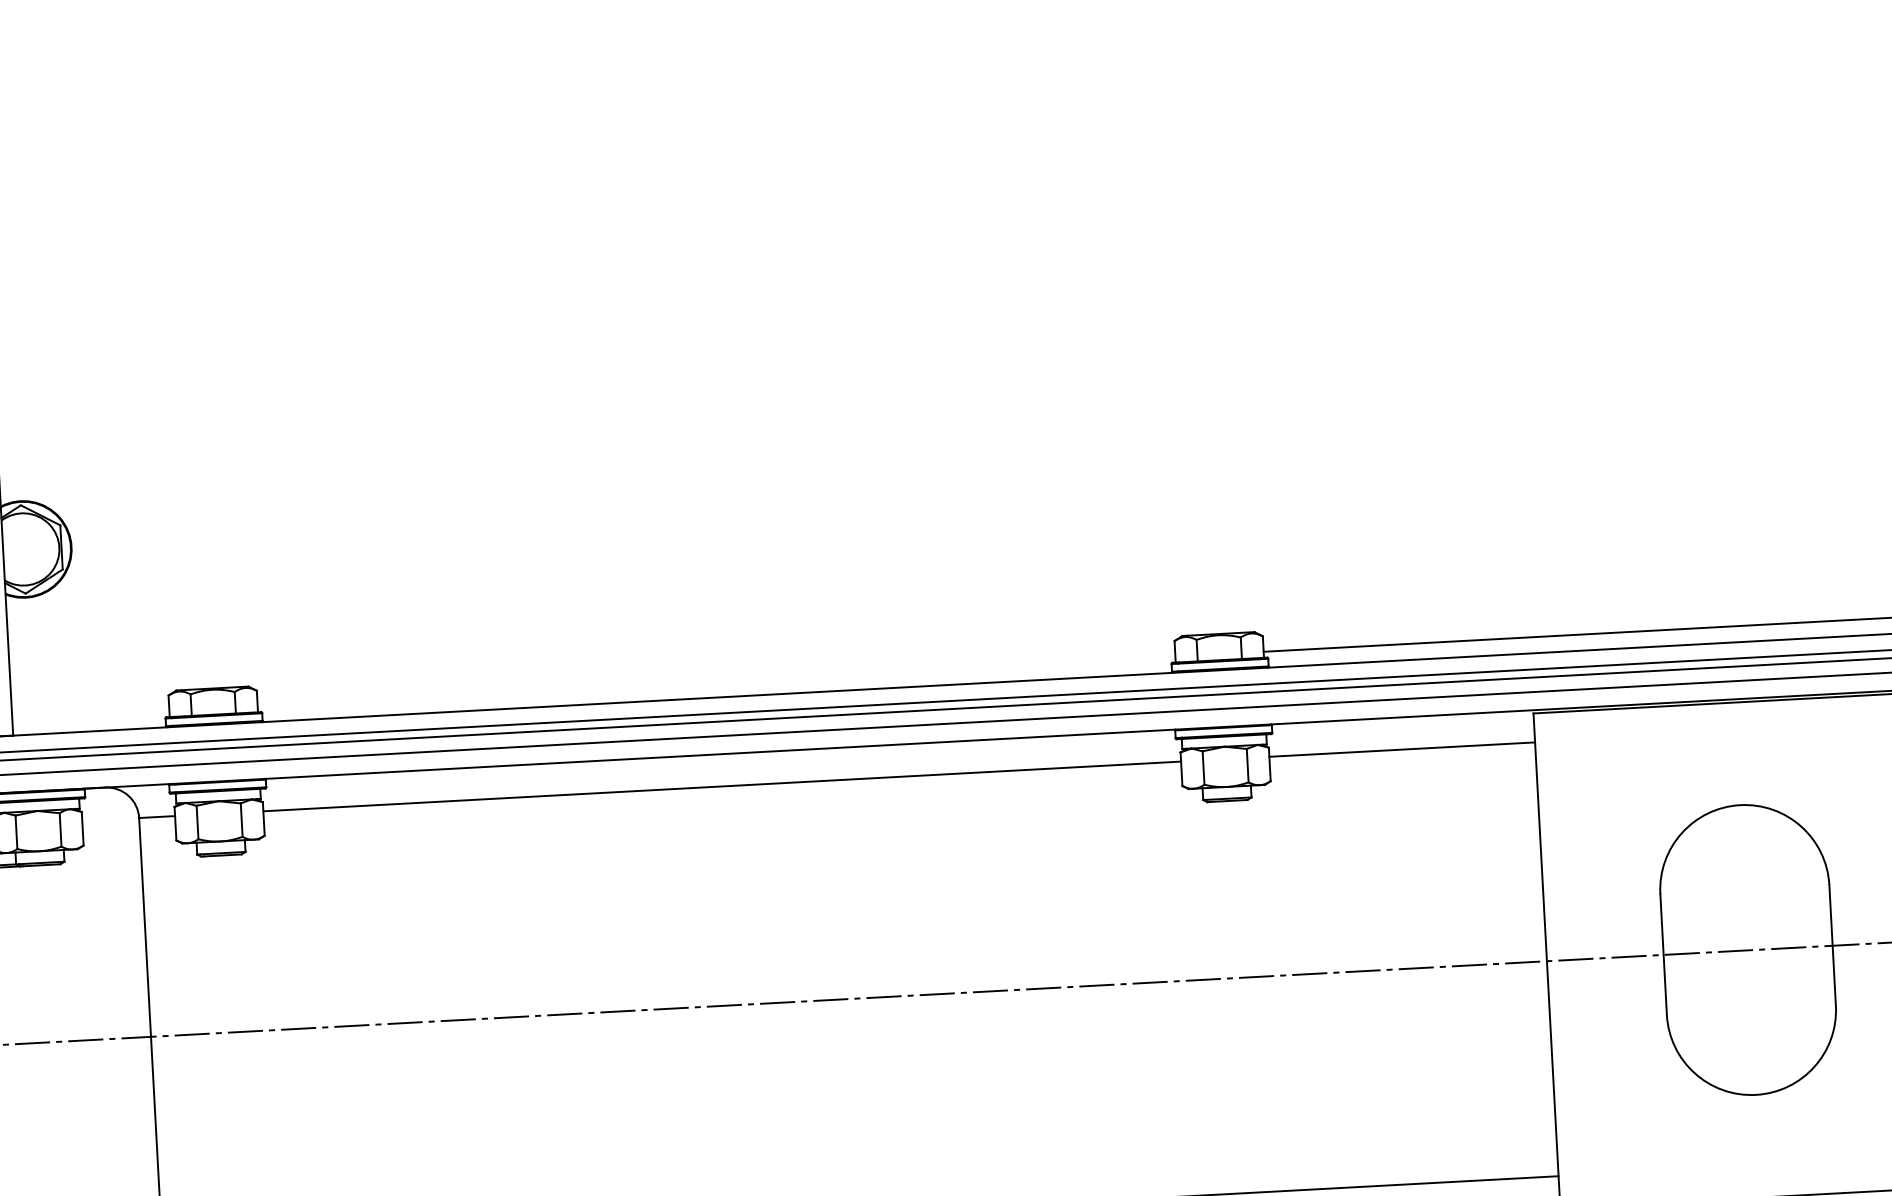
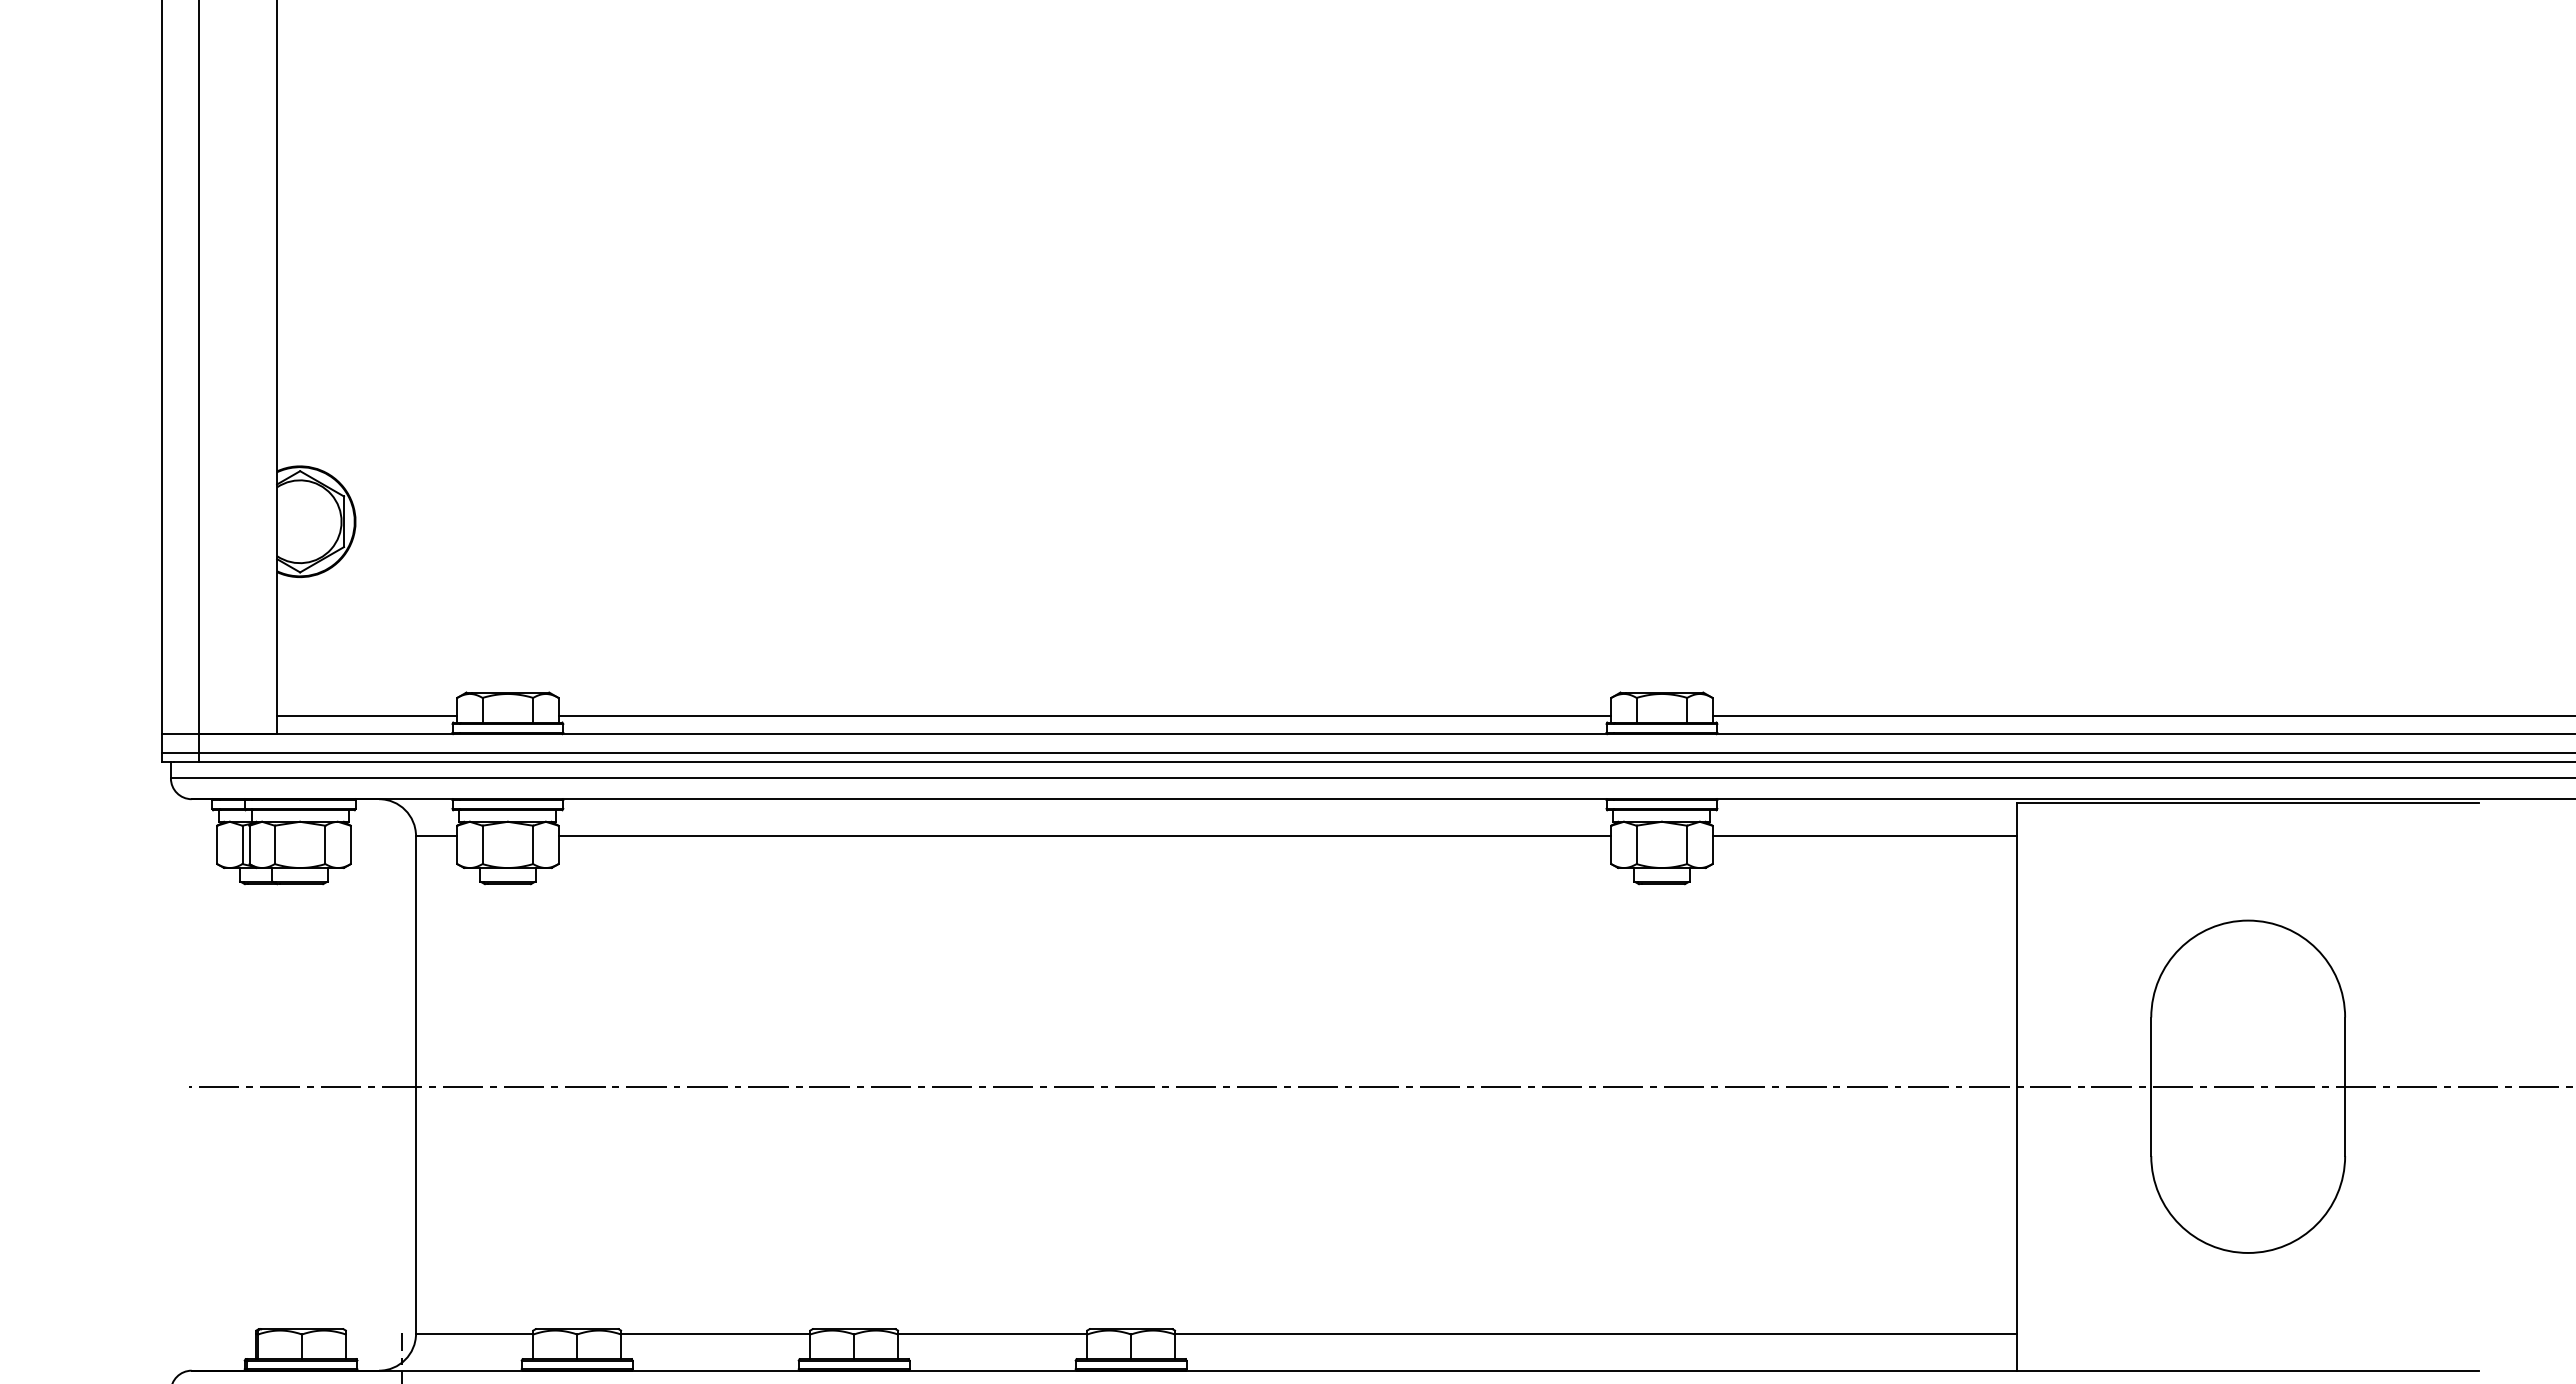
line: (716, 681) -> (1084, 715), added
line: (91, 715) -> (367, 715), added

